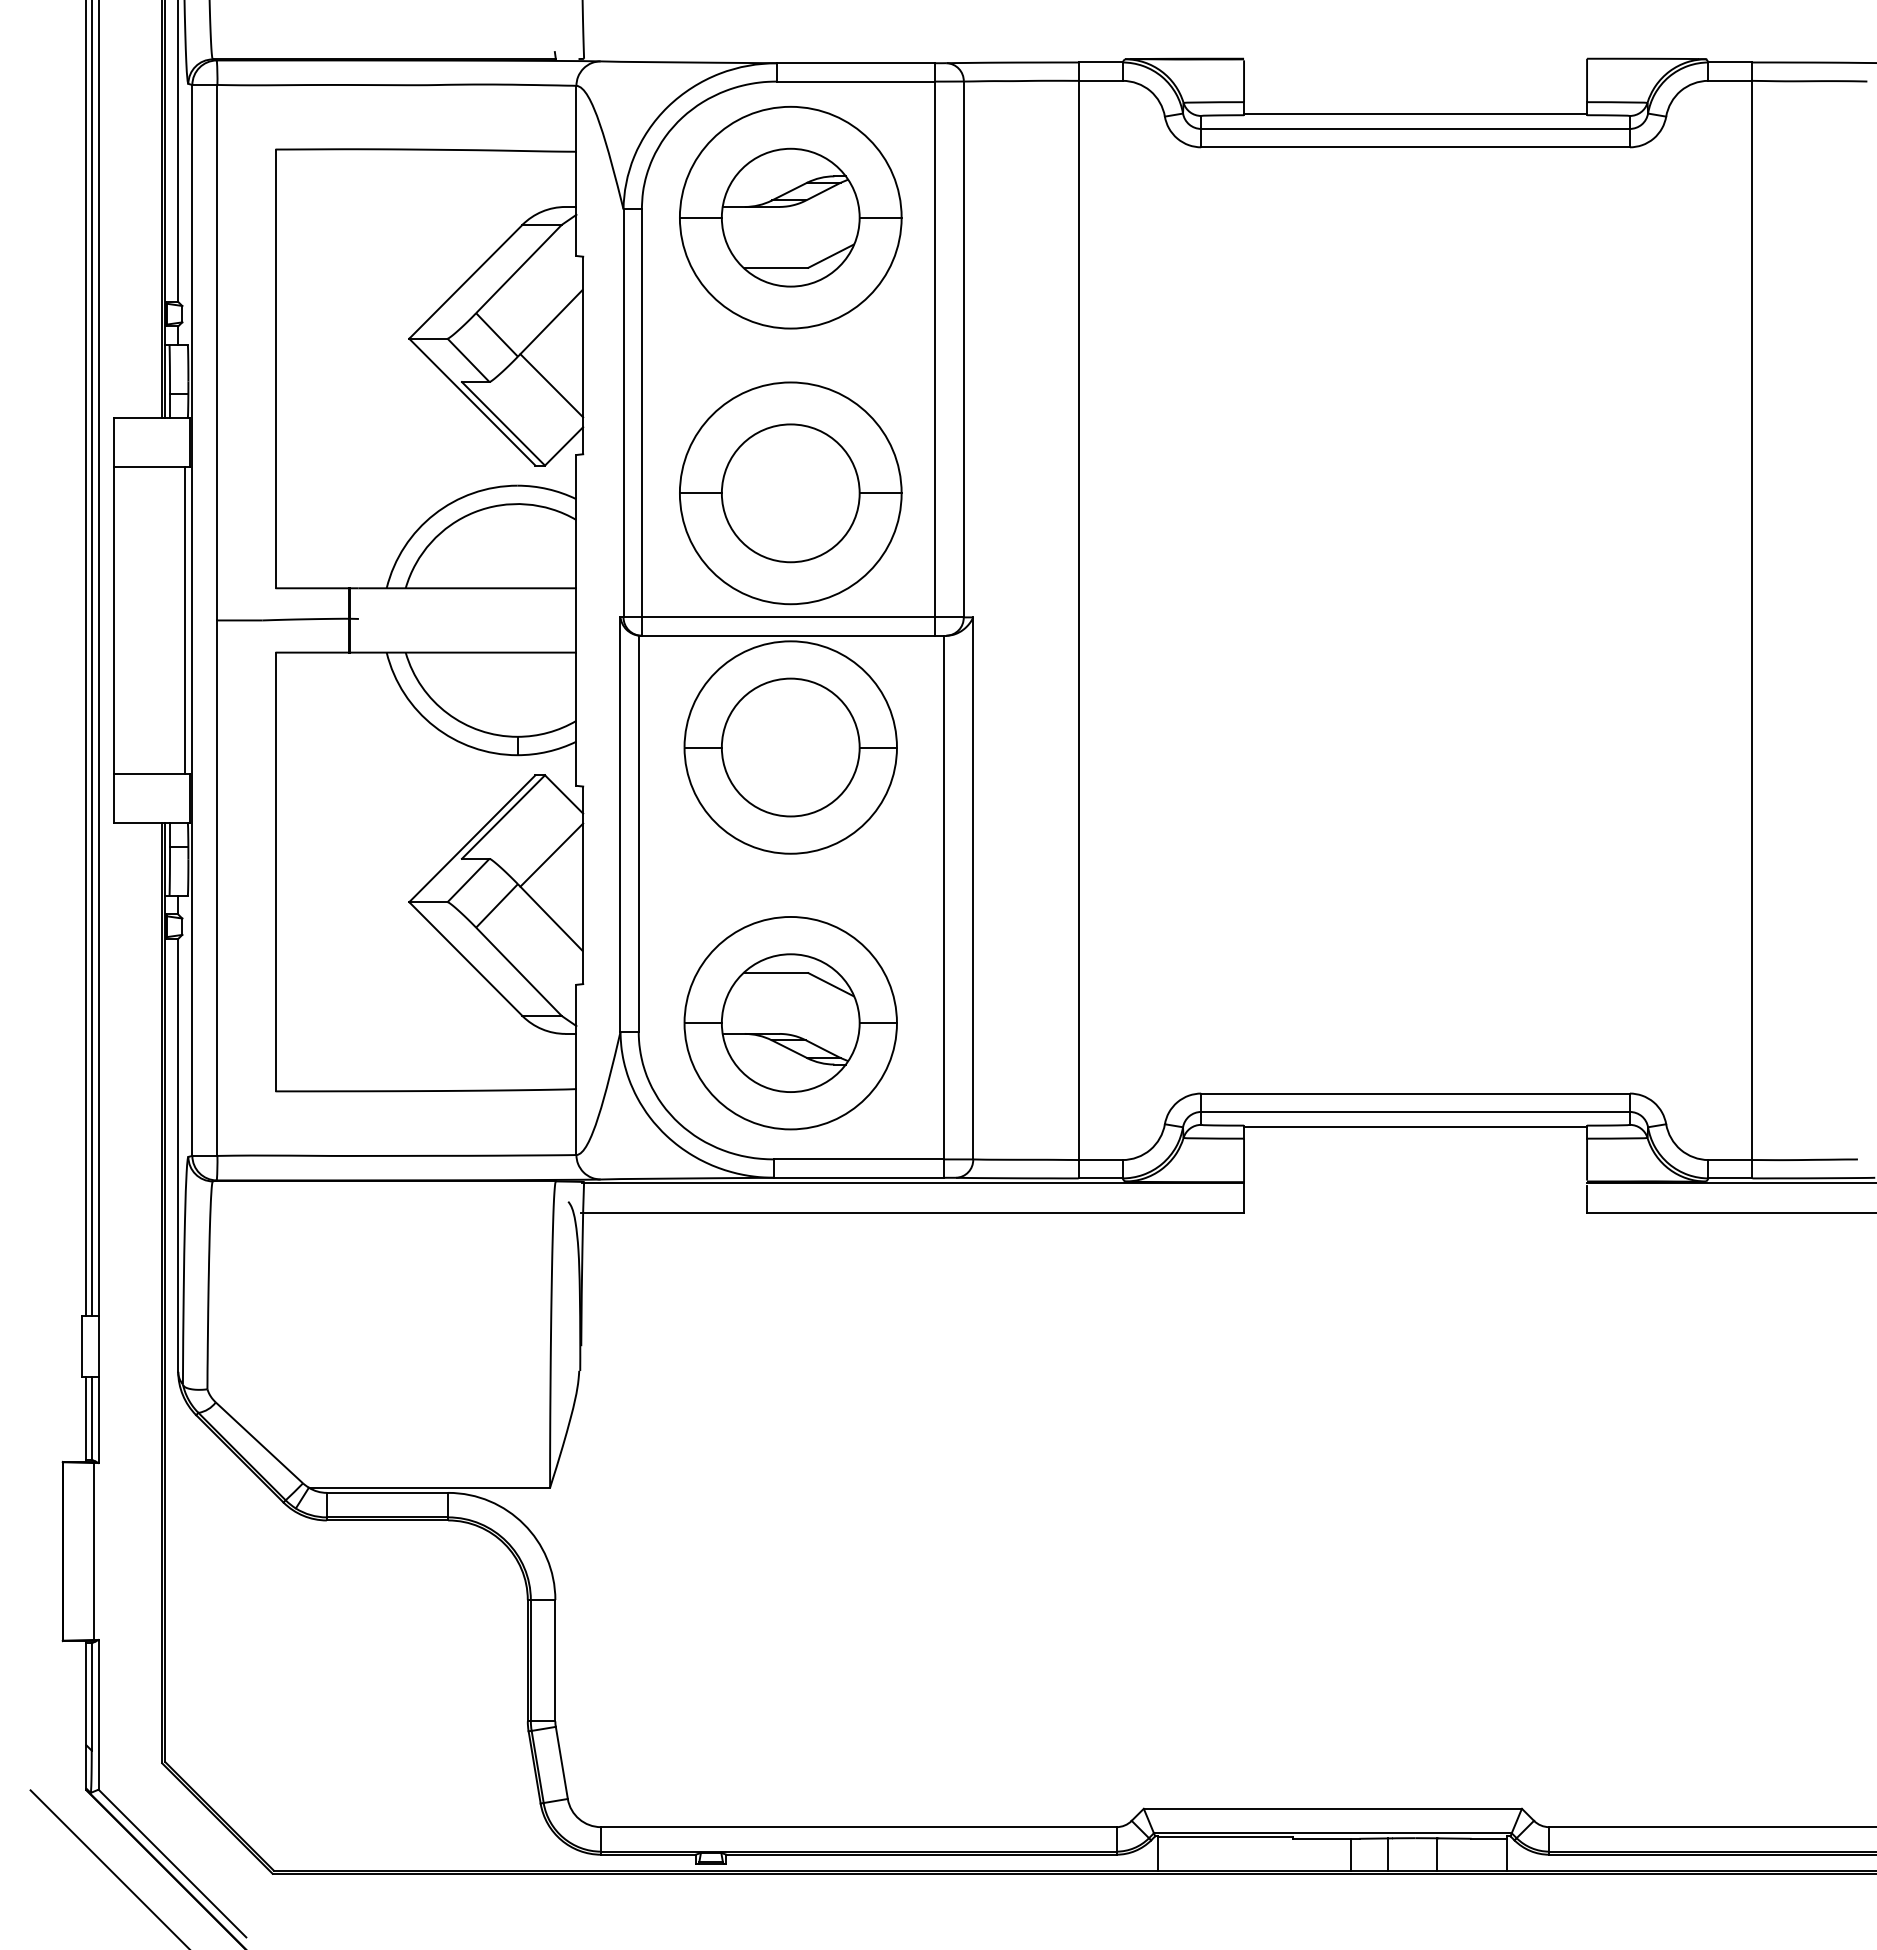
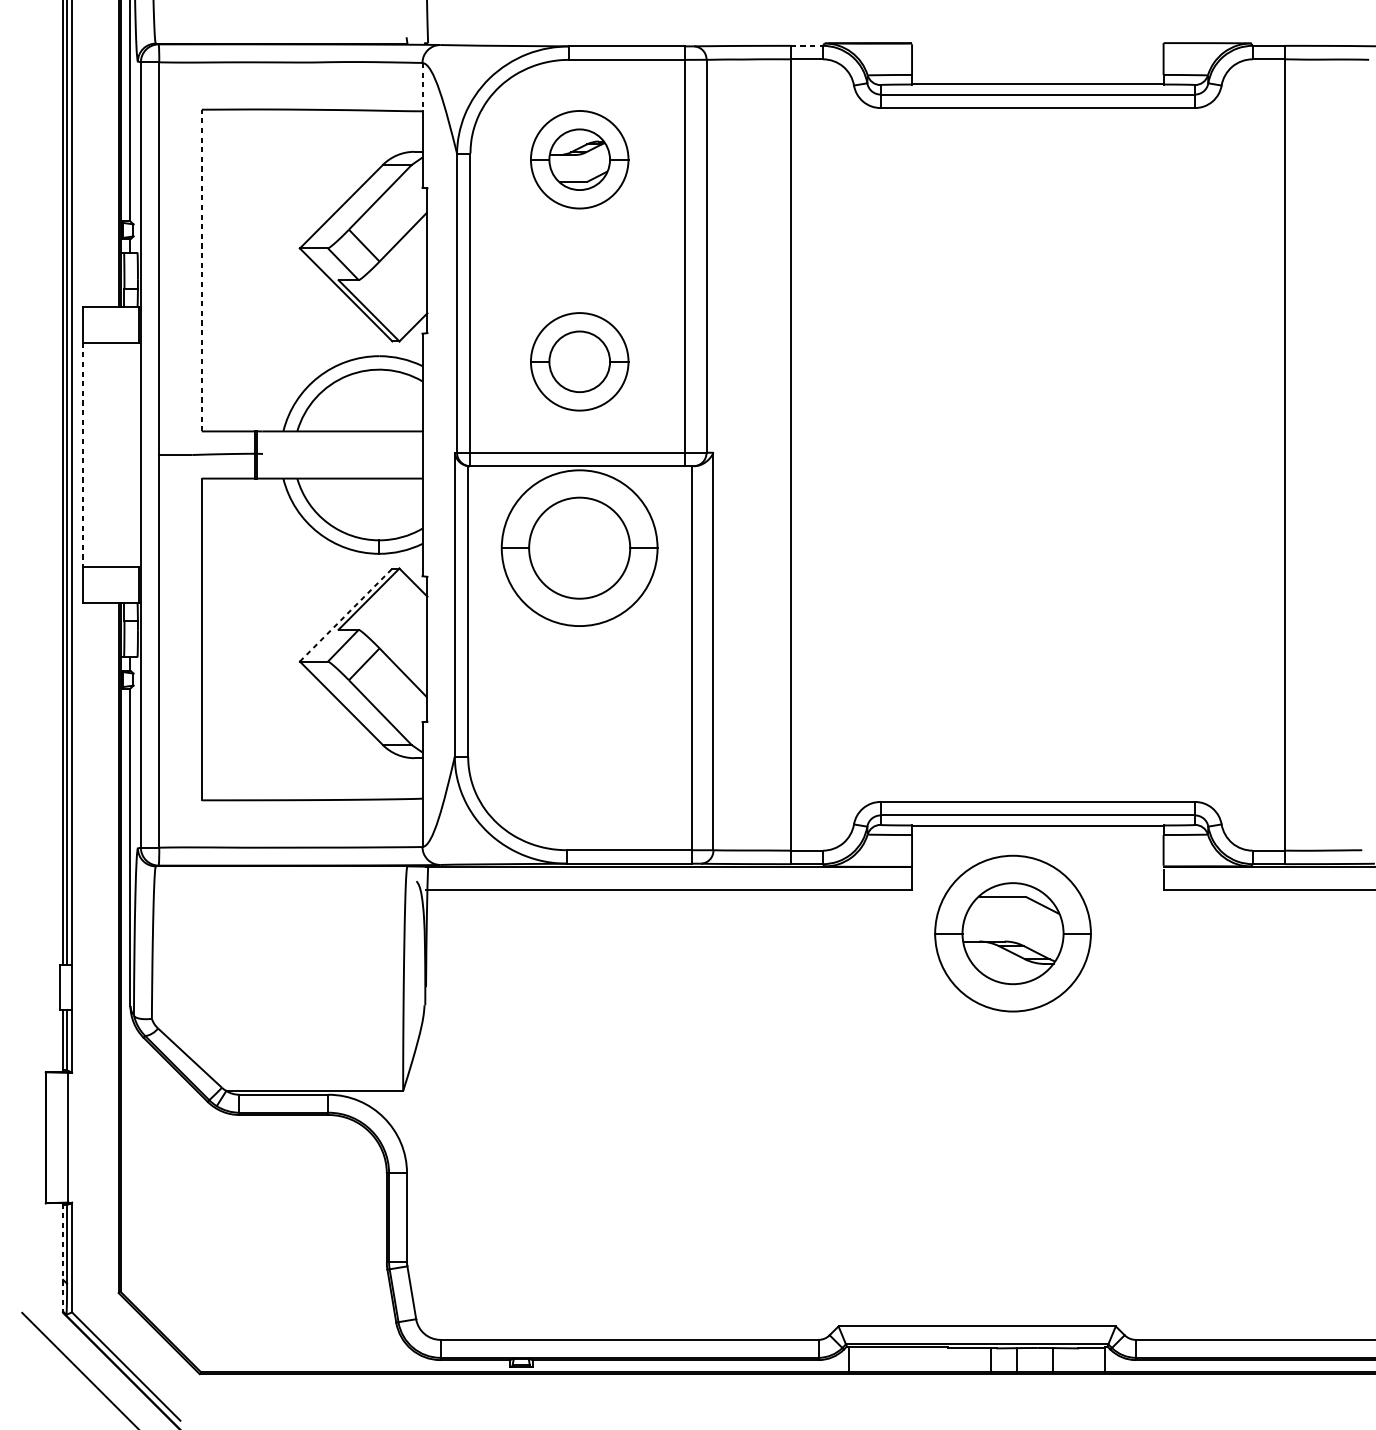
line: (1100, 62) -> (806, 45), solid -> dashed
line: (576, 118) -> (422, 86), solid -> dashed
part: (790, 217) -> (579, 159), size x0.6
line: (275, 368) -> (201, 270), solid -> dashed
line: (551, 385) -> (404, 282), removed
part: (790, 493) -> (579, 361), size x0.6
line: (113, 620) -> (83, 455), solid -> dashed
line: (185, 620) -> (135, 455), removed
line: (472, 838) -> (346, 614), solid -> dashed
line: (551, 854) -> (404, 626), removed
part: (790, 1023) -> (1012, 933), moved
line: (86, 1715) -> (63, 1258), solid -> dashed

